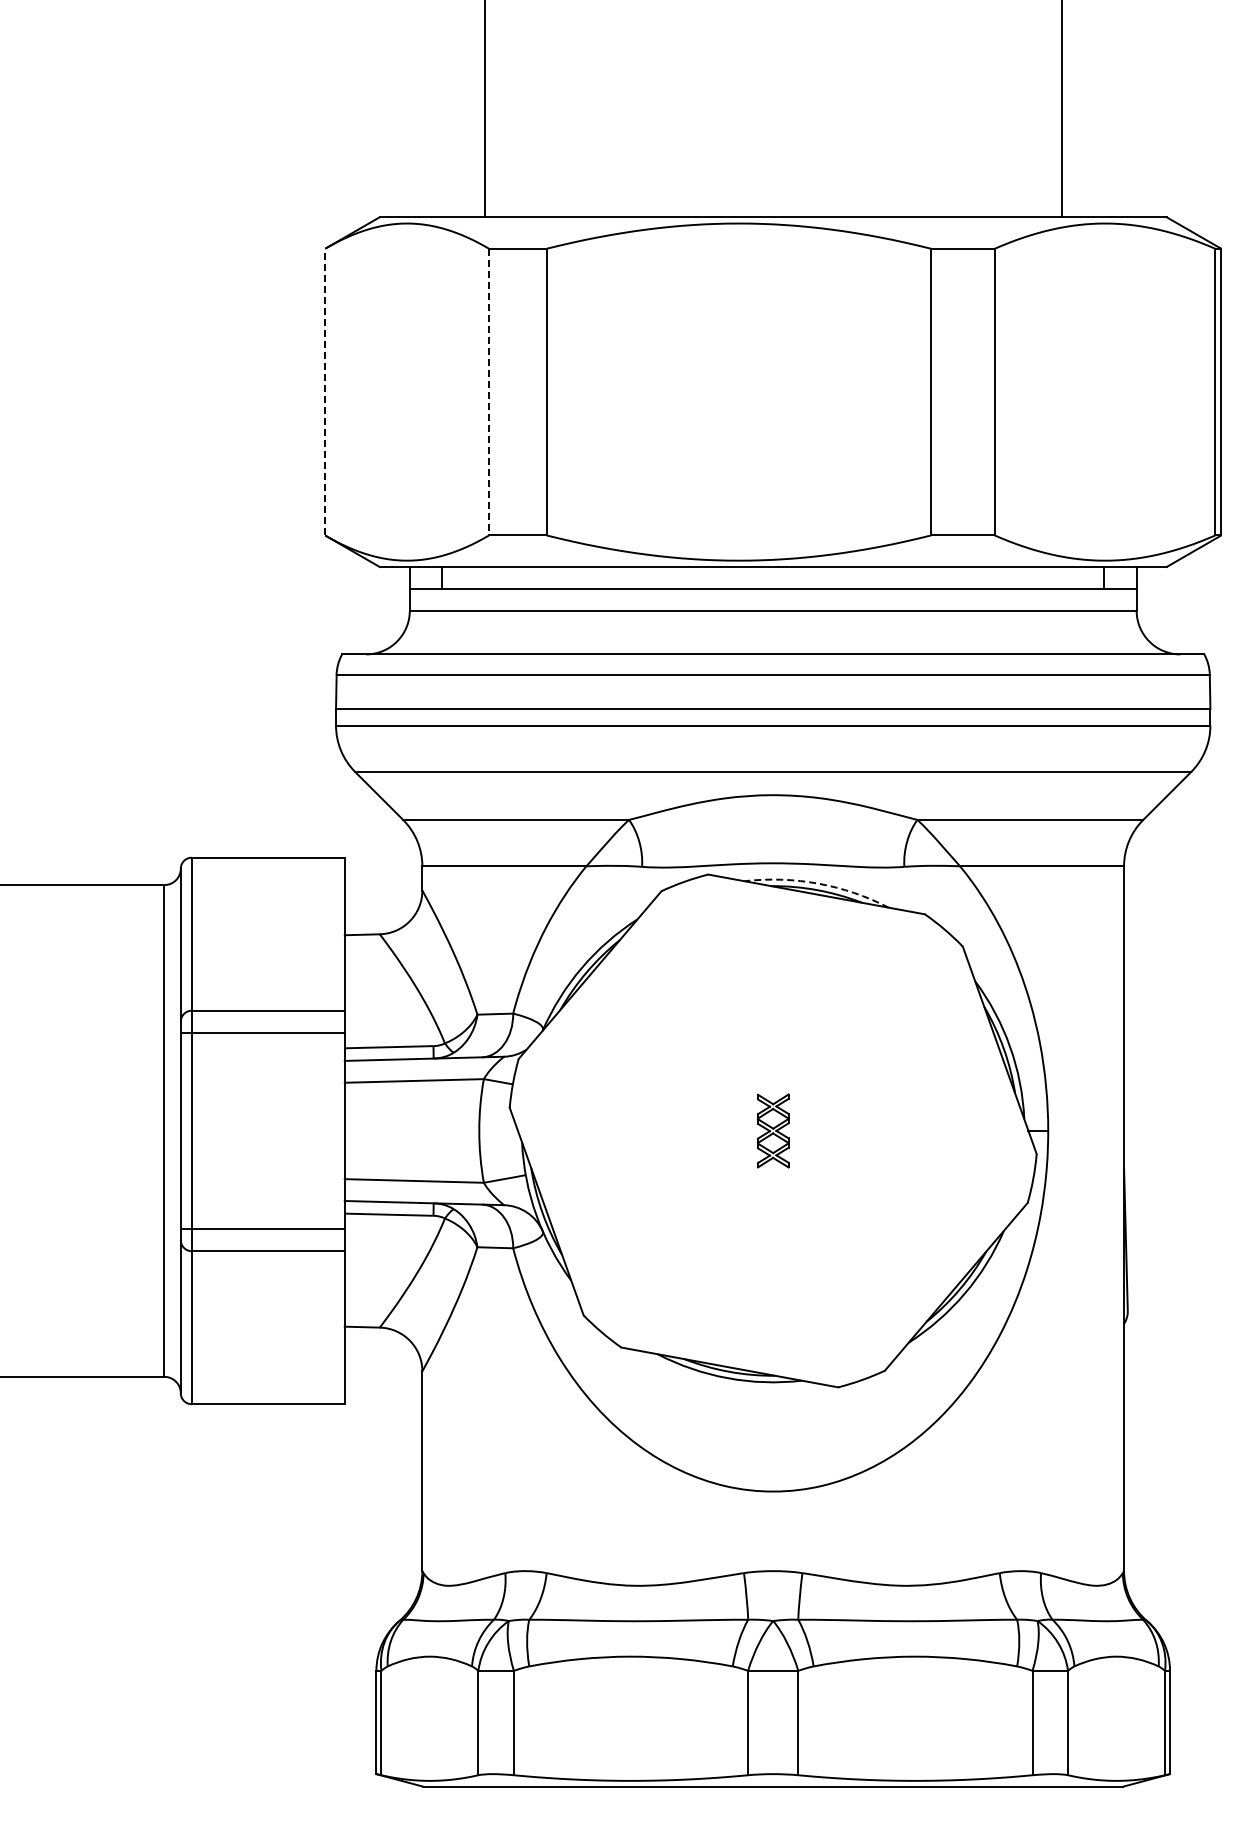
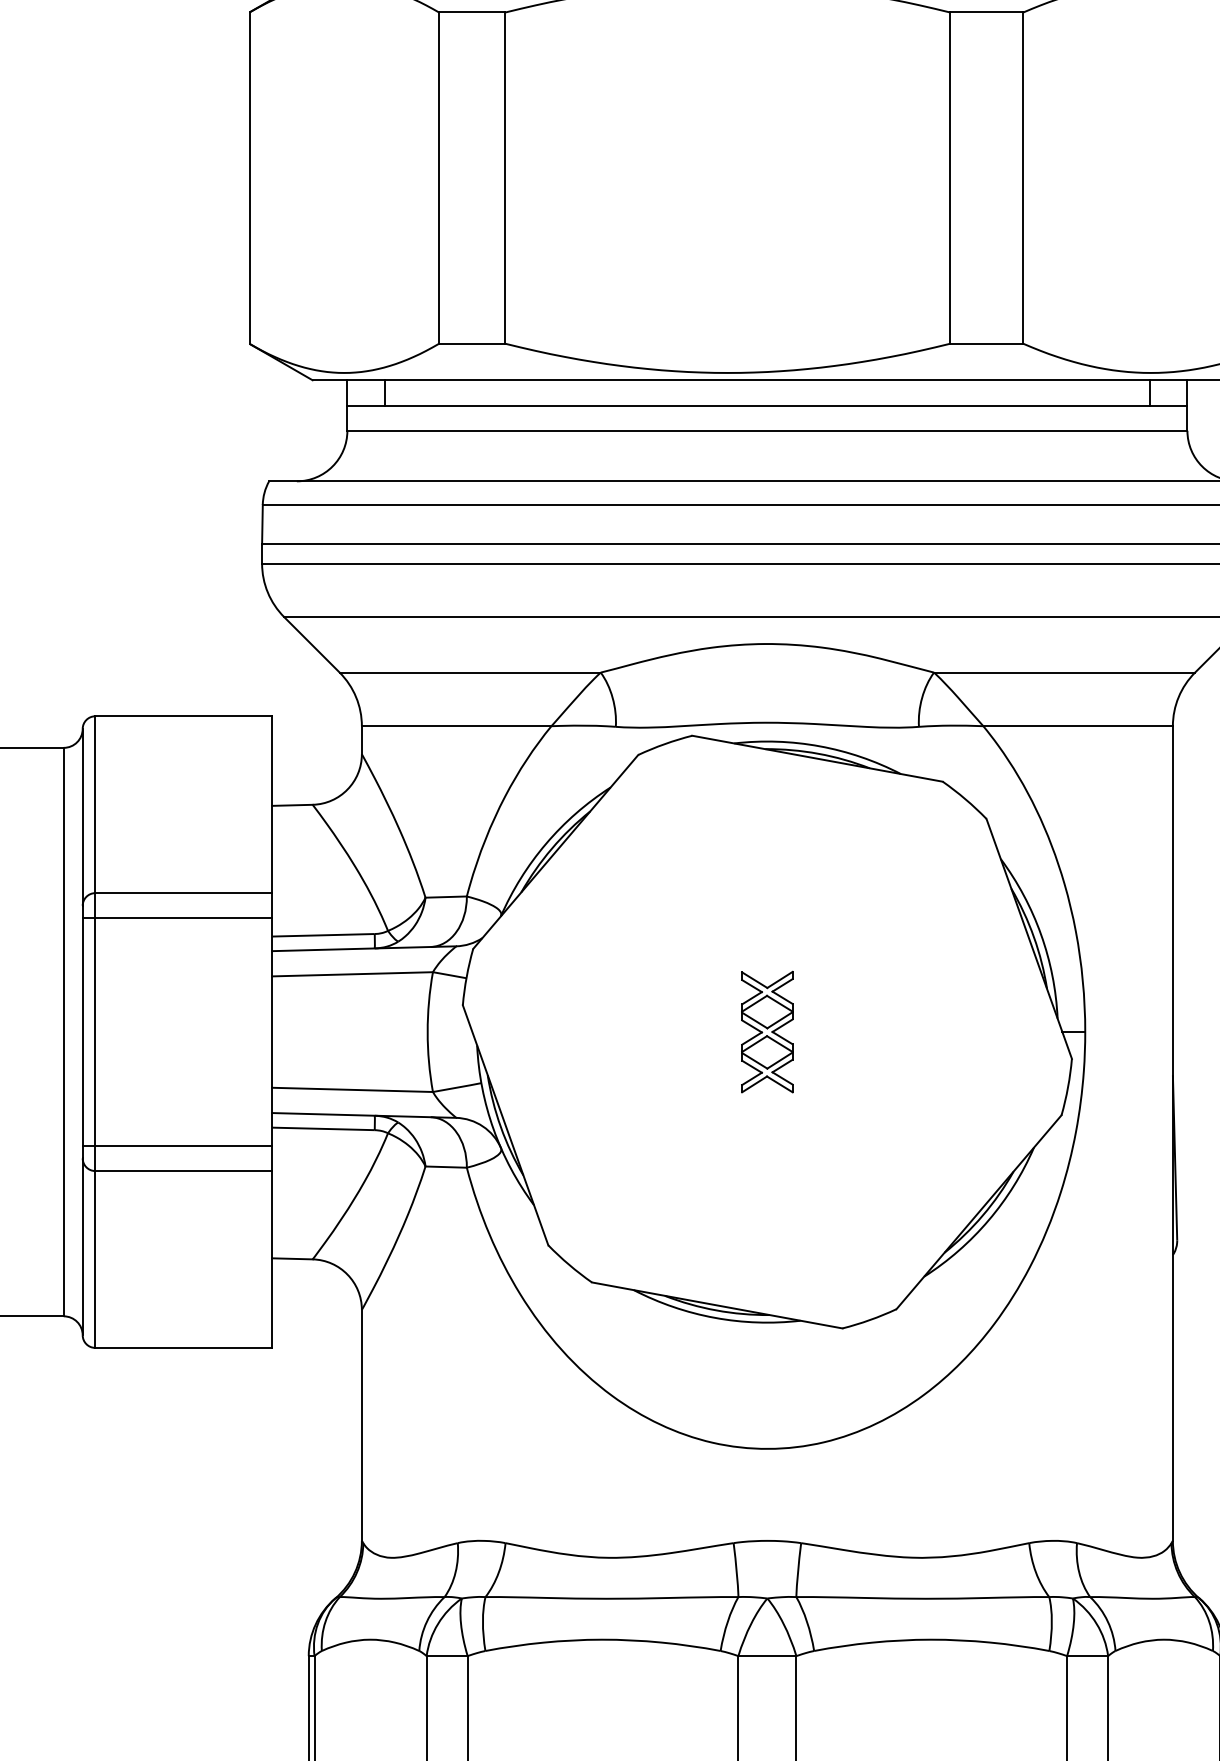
line: (325, 391) -> (249, 177), dashed -> solid
line: (489, 392) -> (439, 178), dashed -> solid
arc: (818, 883) -> (819, 746), dashed -> solid
part: (773, 1130) -> (767, 1031), size x1.43

